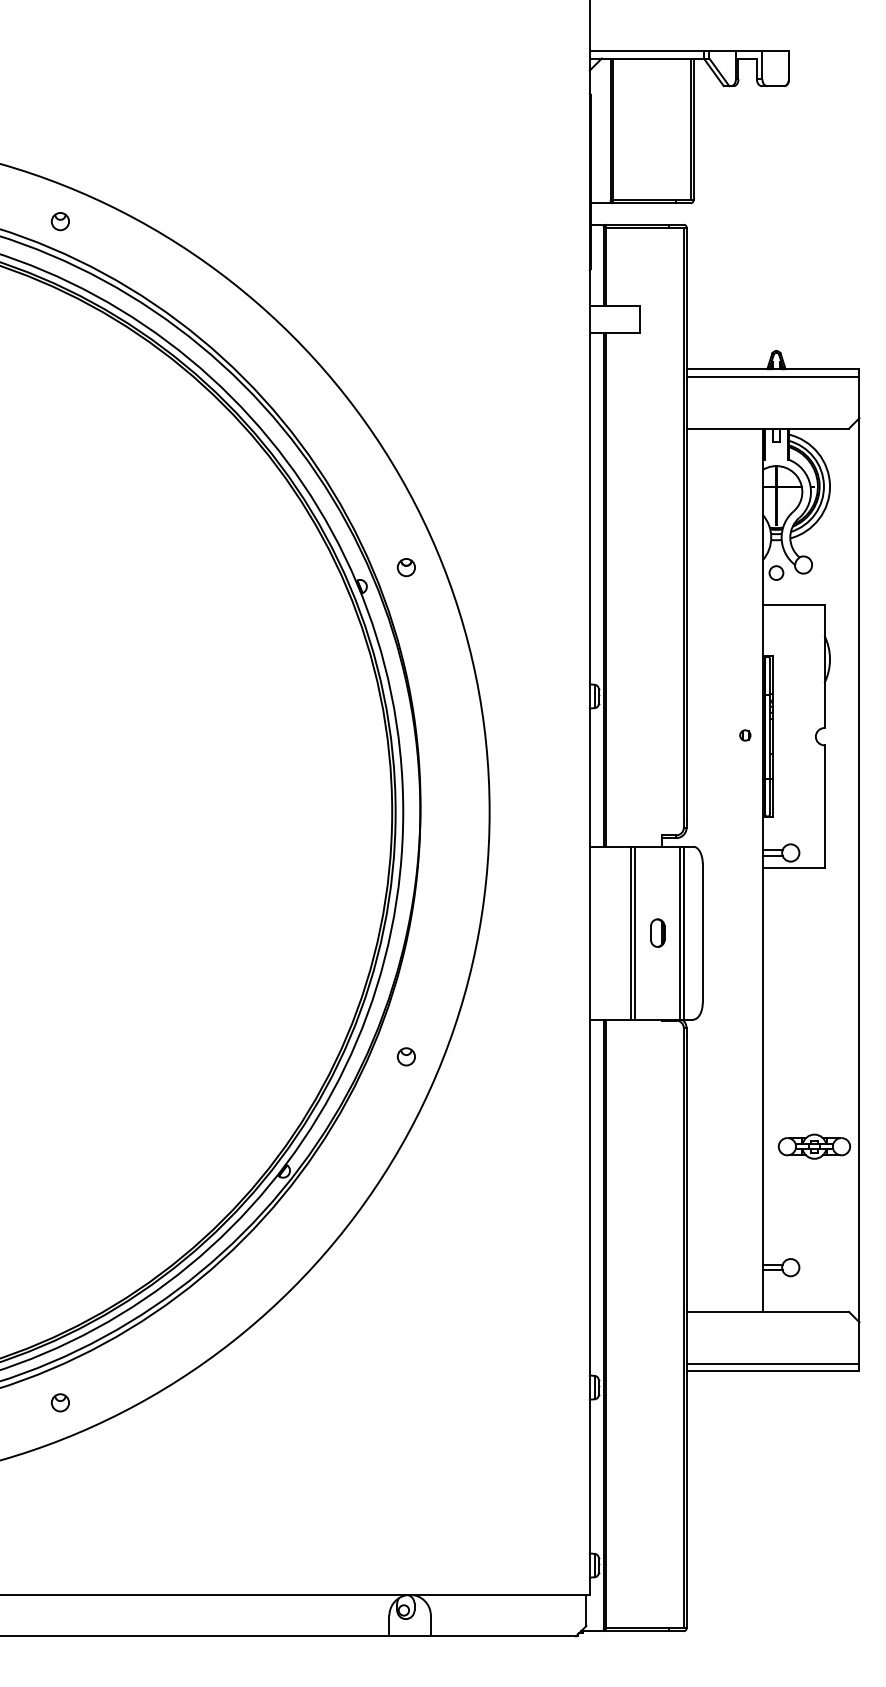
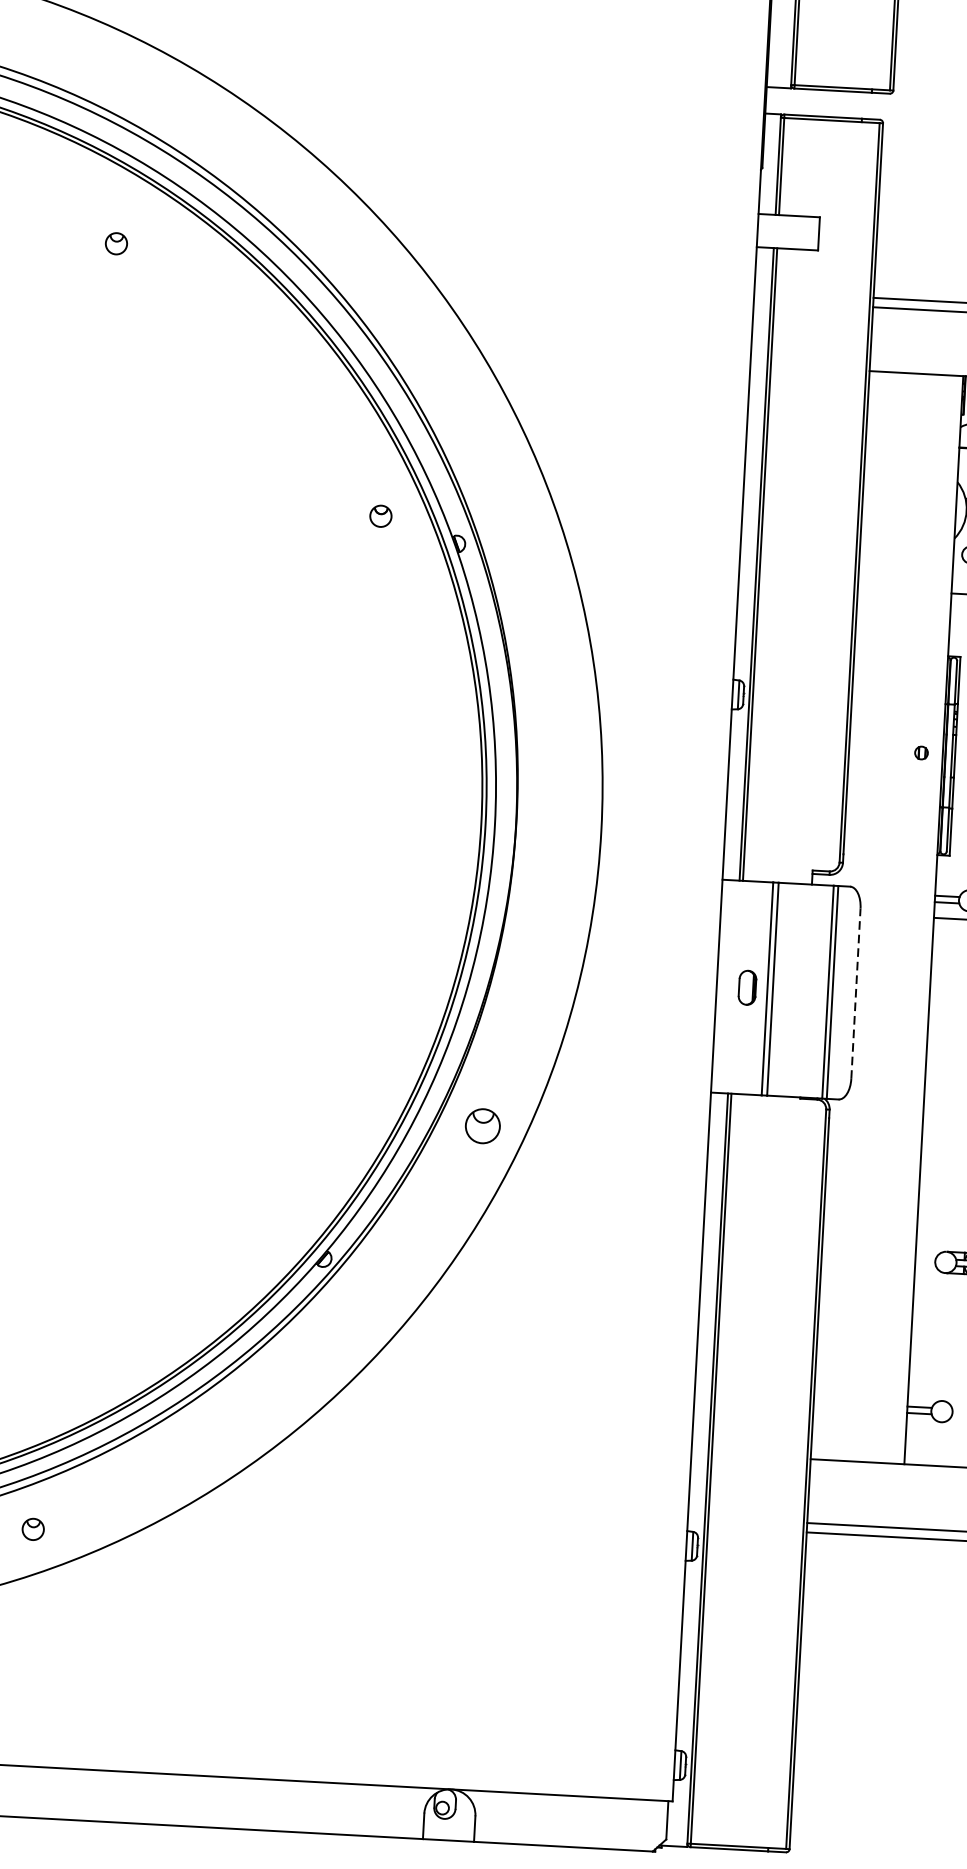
part: (59, 221) -> (115, 243), moved
part: (405, 567) -> (379, 516), moved
part: (657, 932) -> (747, 986), moved
line: (702, 932) -> (855, 992), solid -> dashed
part: (405, 1056) -> (481, 1125), size x1.6

